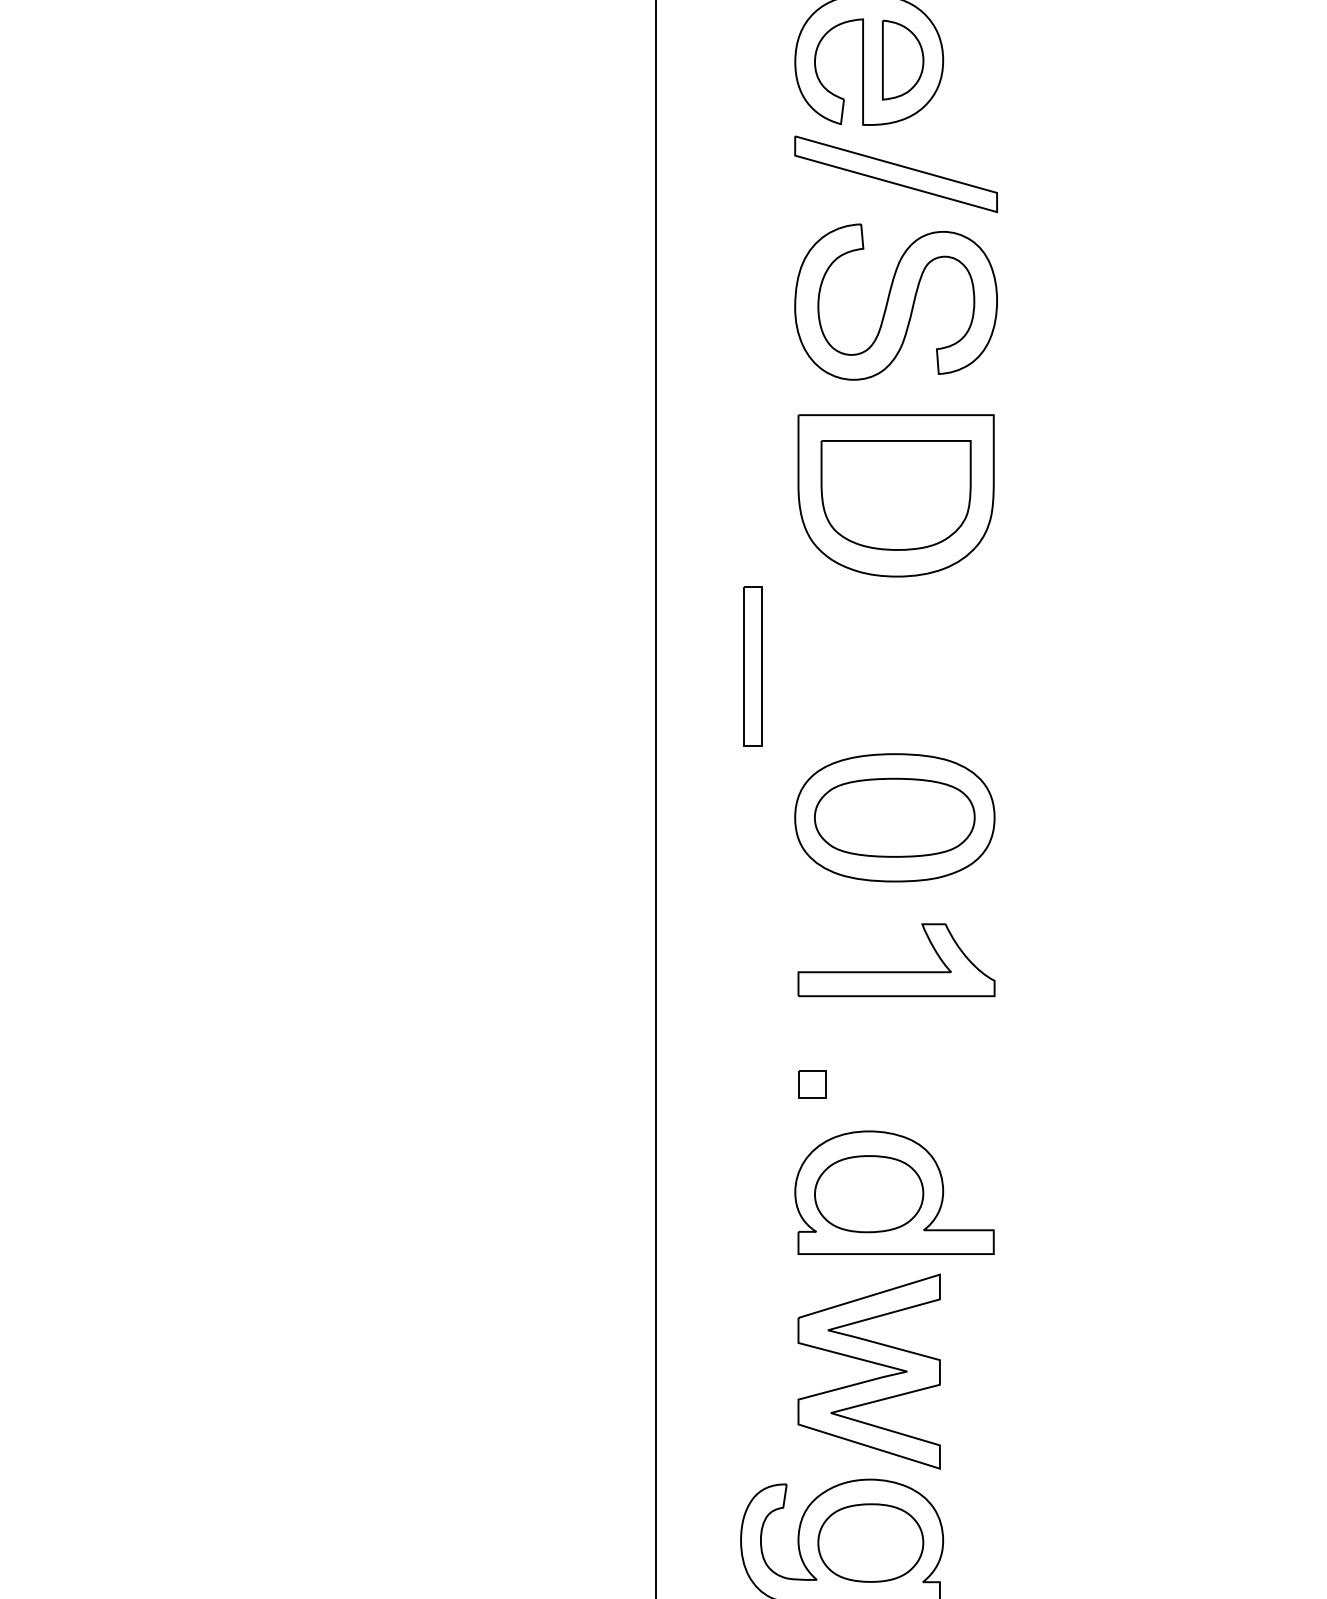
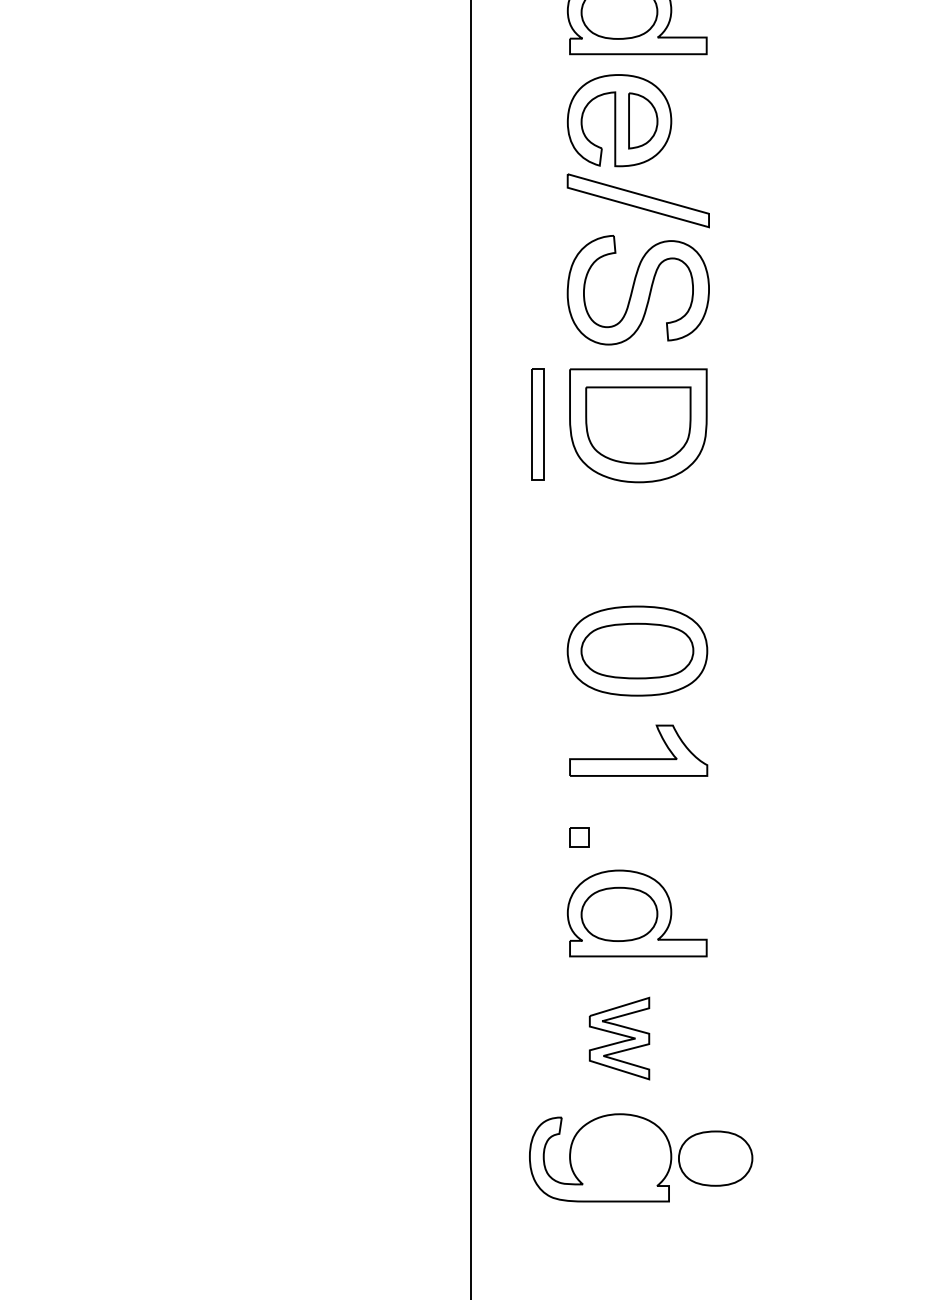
part: (751, 666) -> (537, 424), moved
part: (869, 1371) -> (619, 1038), size x0.6
part: (870, 1542) -> (715, 1158), moved

